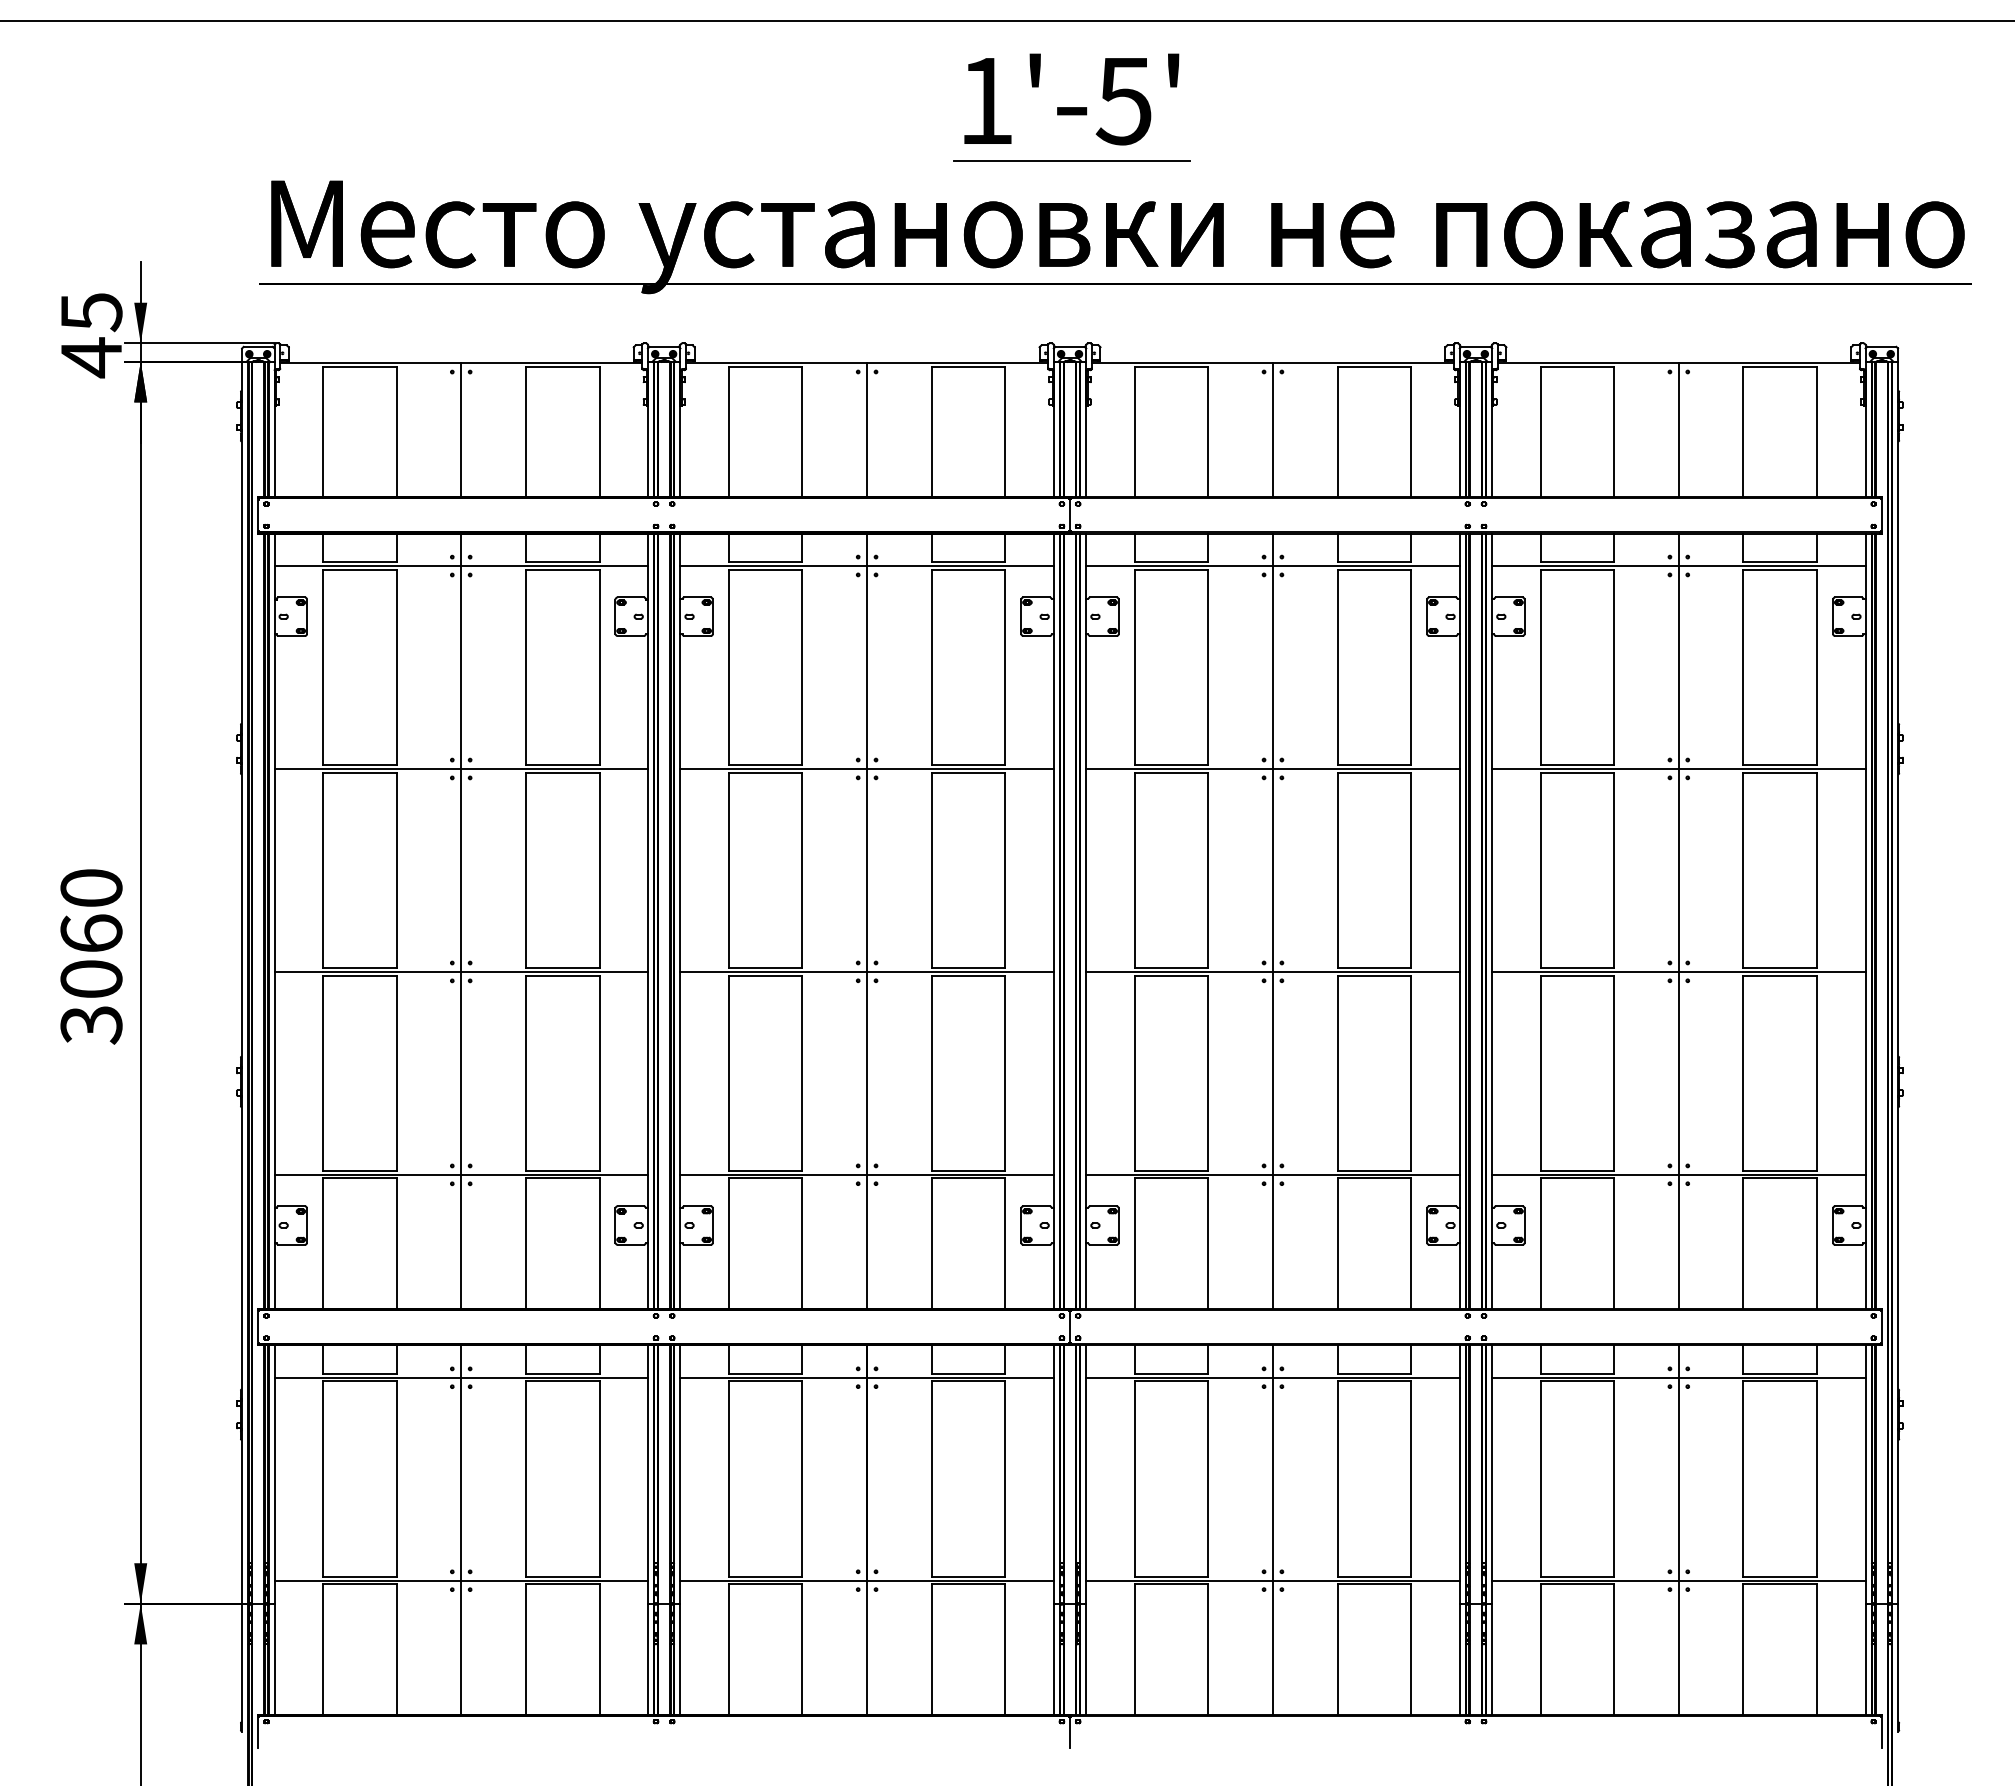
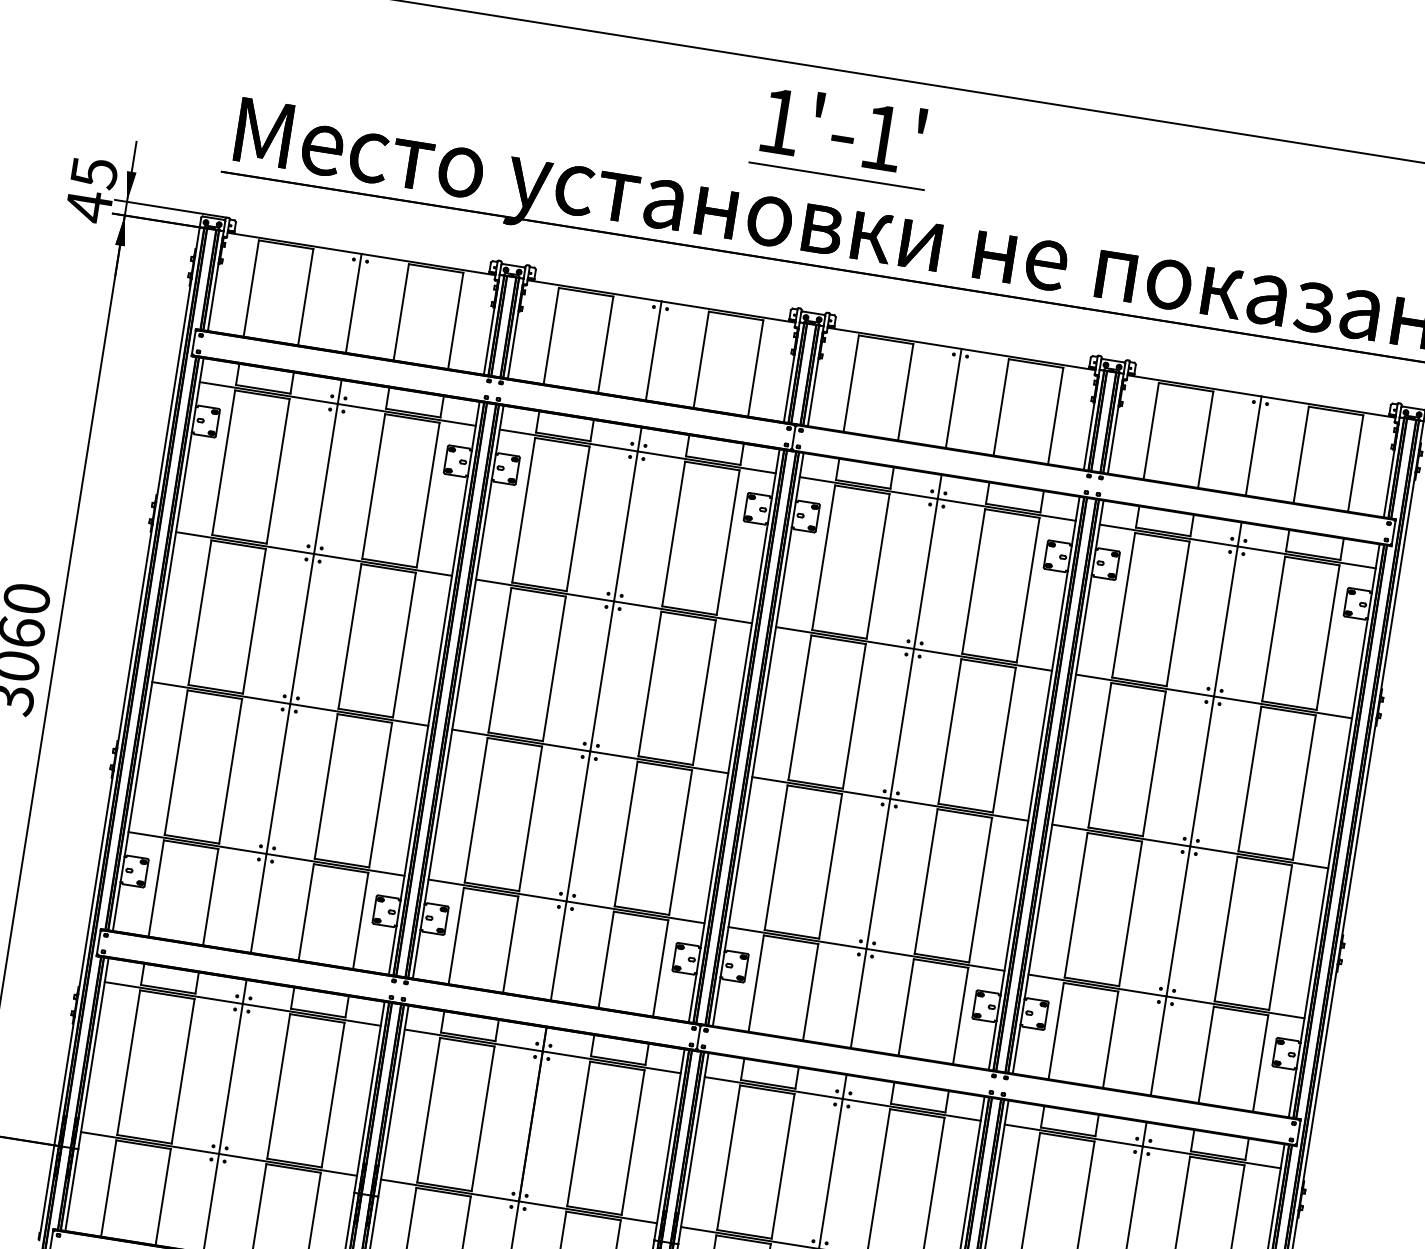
text: (1123, 101) -> (881, 138), 1'-5' -> 1'-1'

